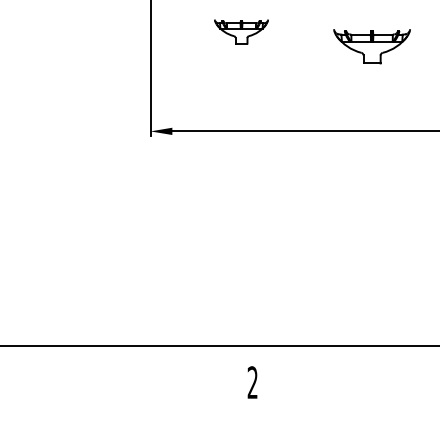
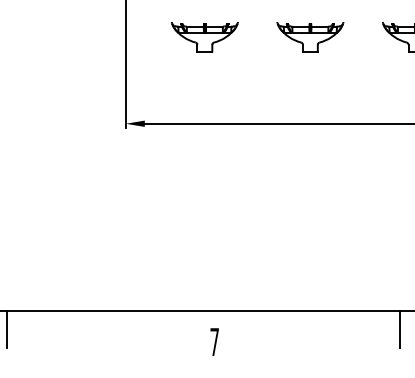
part: (241, 32) -> (204, 37), size x1.43
part: (372, 47) -> (310, 37), moved
line: (13, 366) -> (6, 328), added
text: (252, 381) -> (214, 341), 2 -> 7

